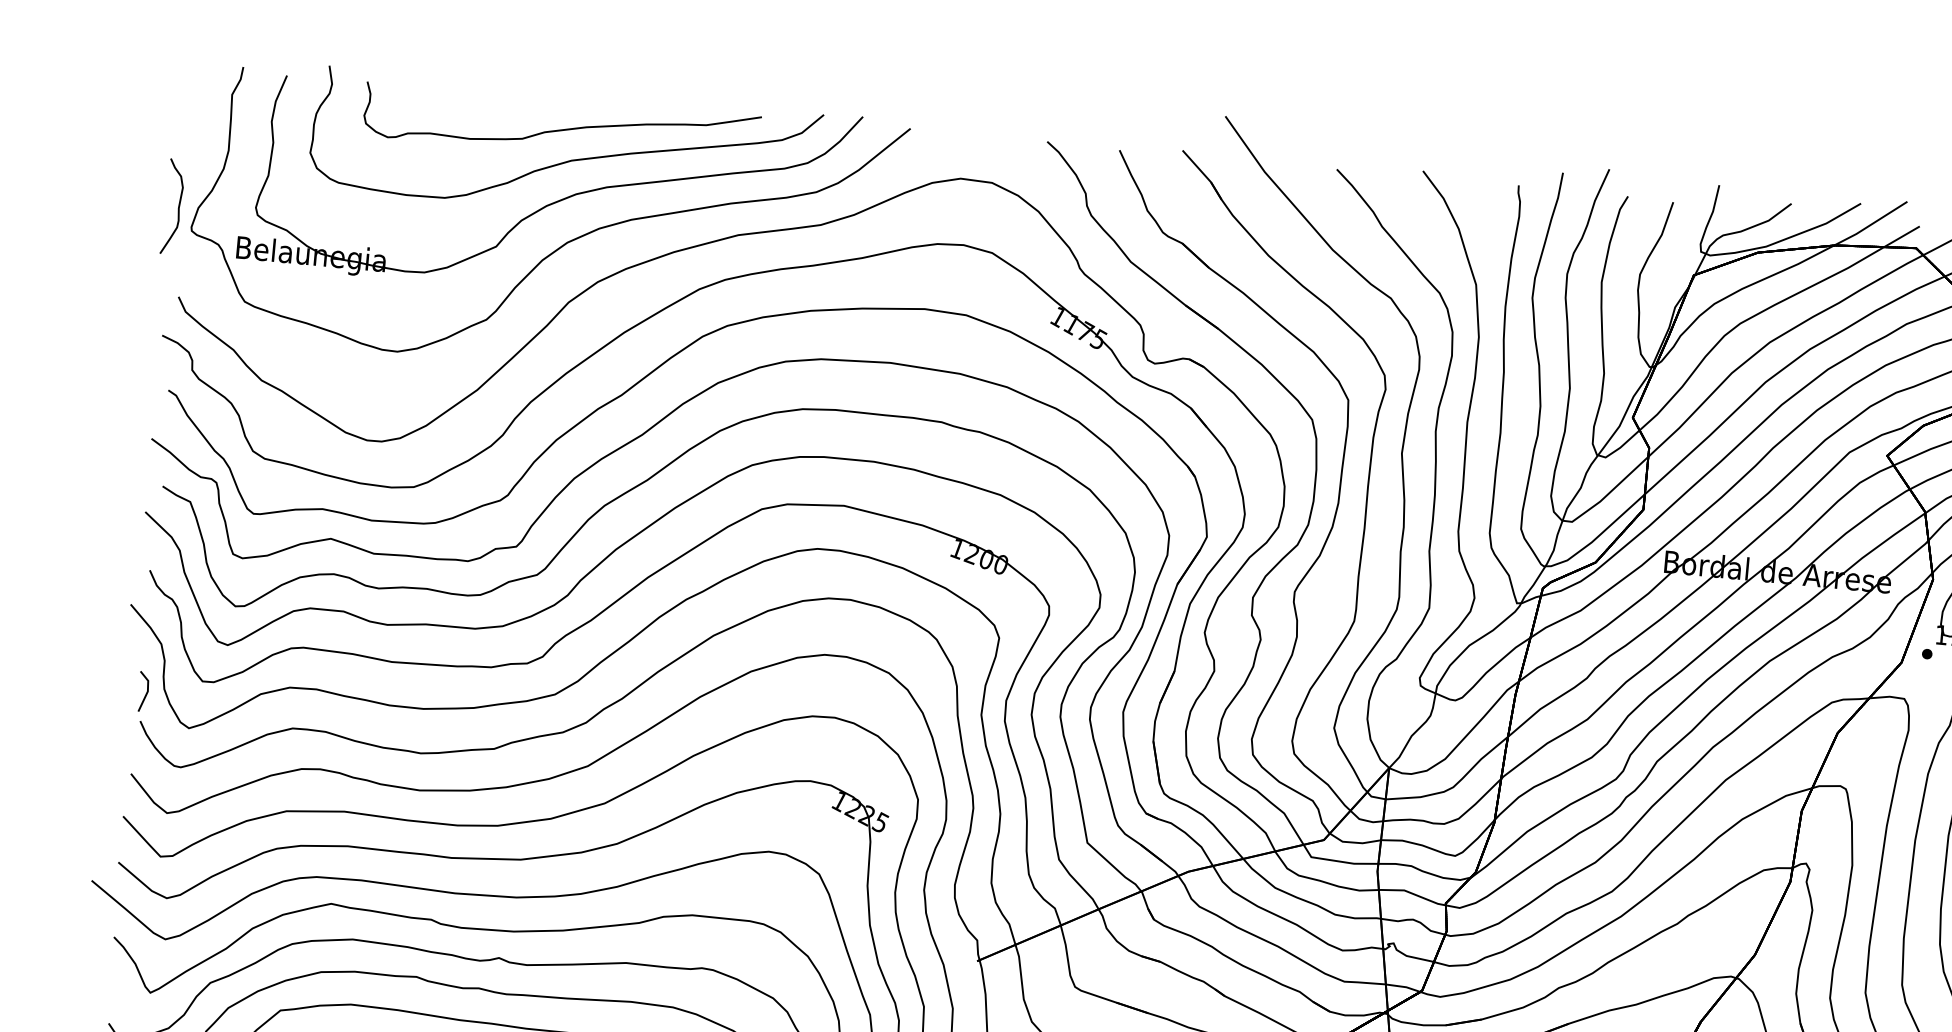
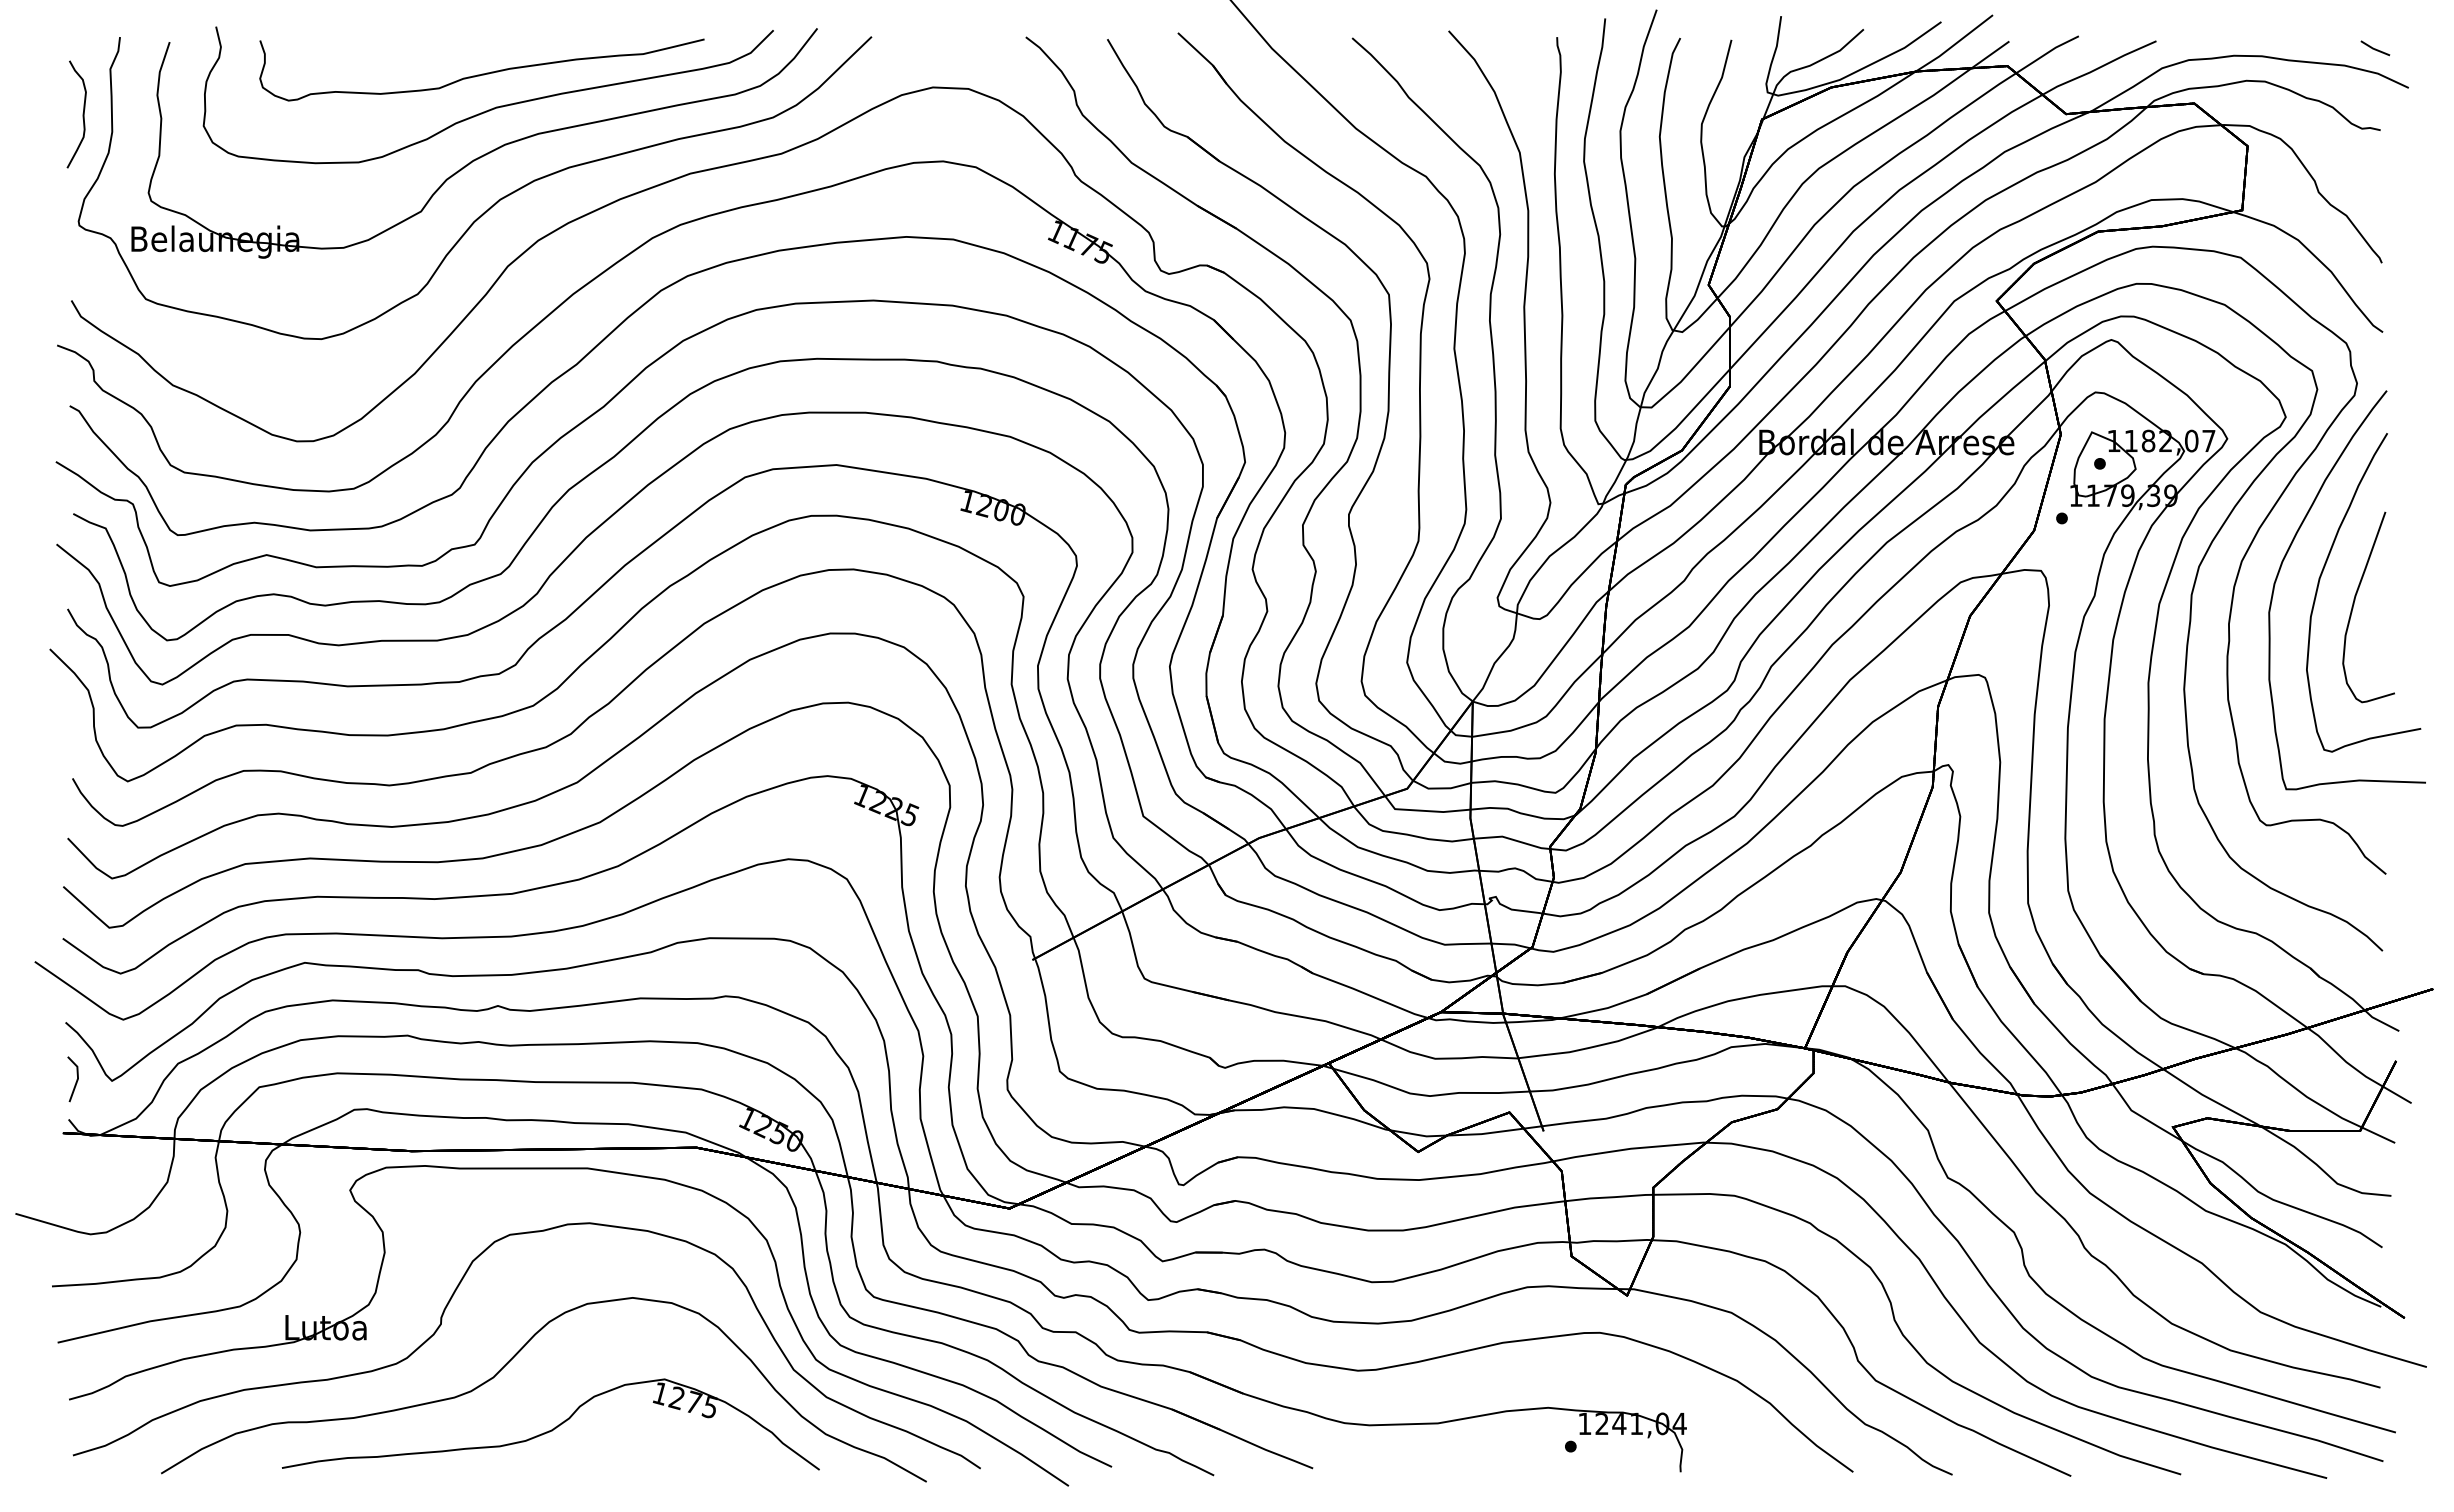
curve: (177, 207) -> (82, 114), moved
line: (146, 692) -> (76, 1079), moved

